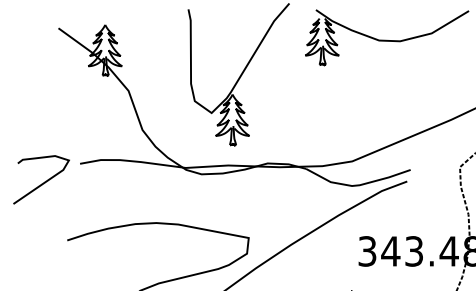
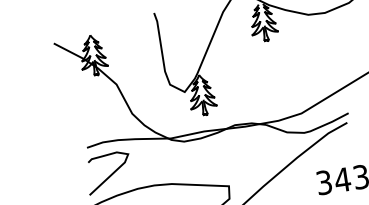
curve: (44, 181) -> (111, 173), moved

